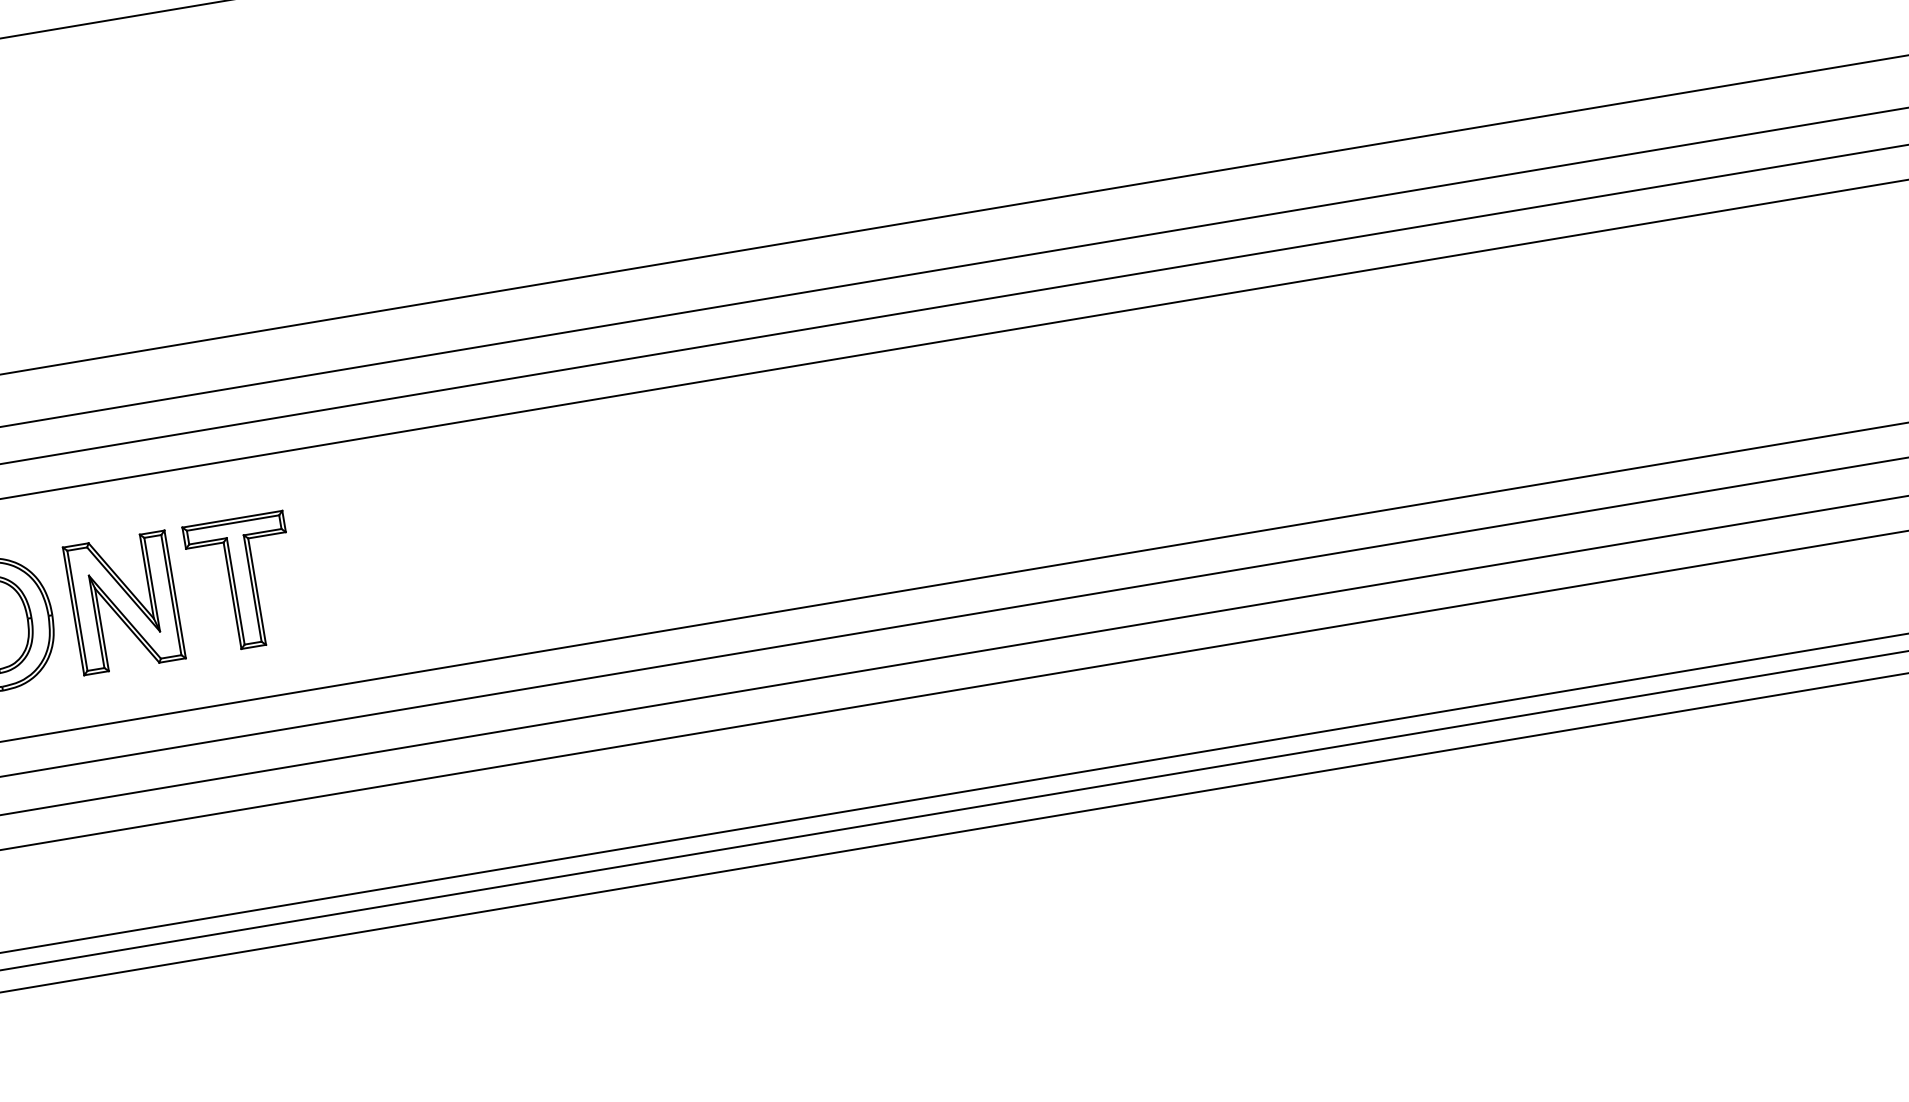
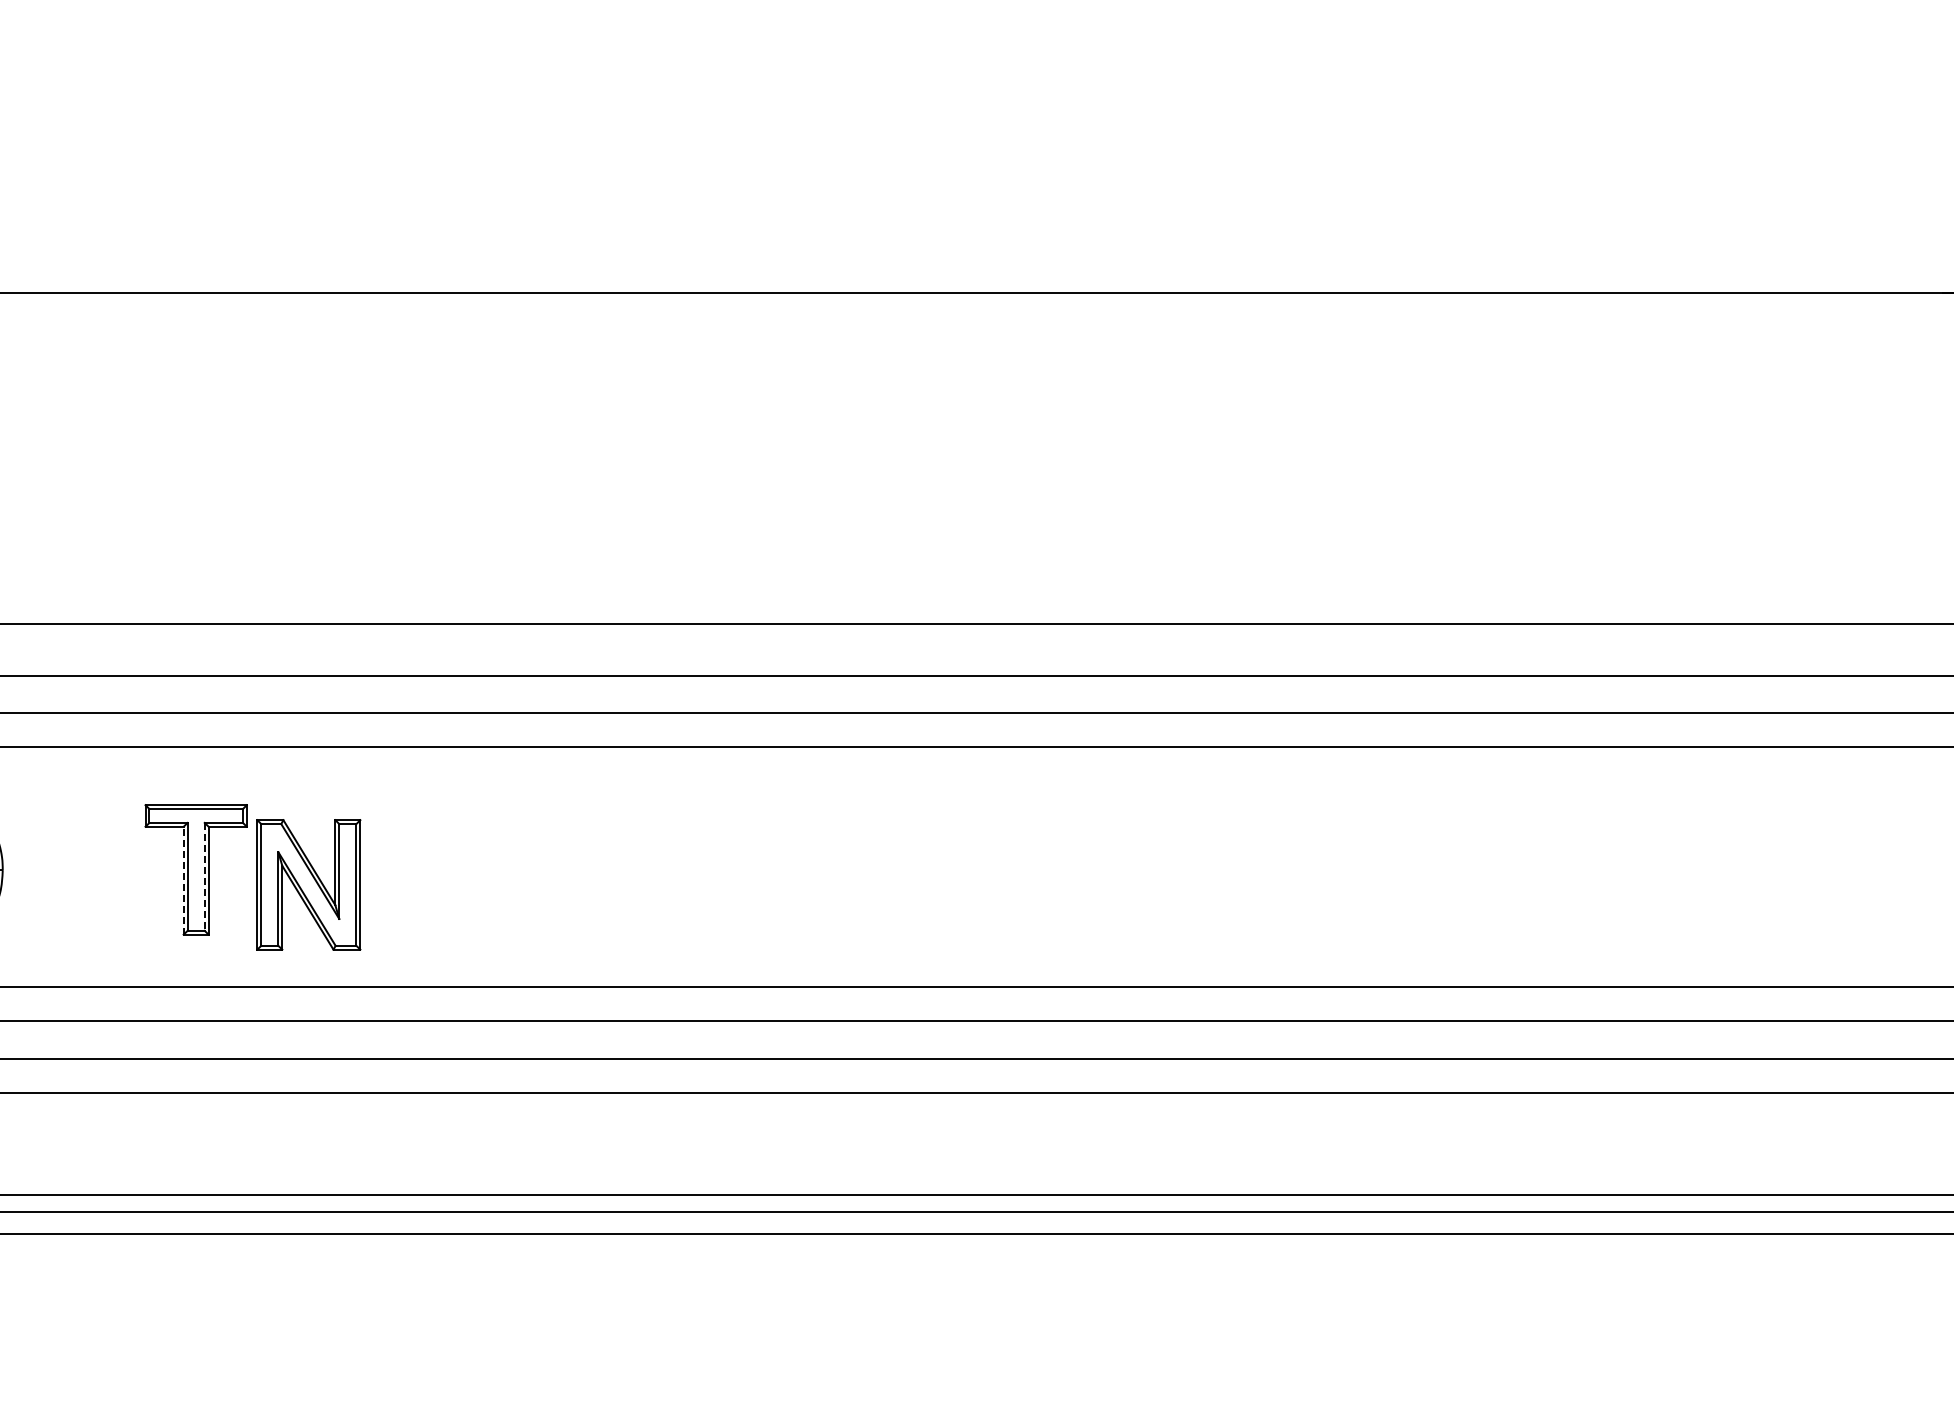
line: (252, 588) -> (204, 876), solid -> dashed
line: (232, 595) -> (183, 880), solid -> dashed
part: (123, 602) -> (308, 884), moved

